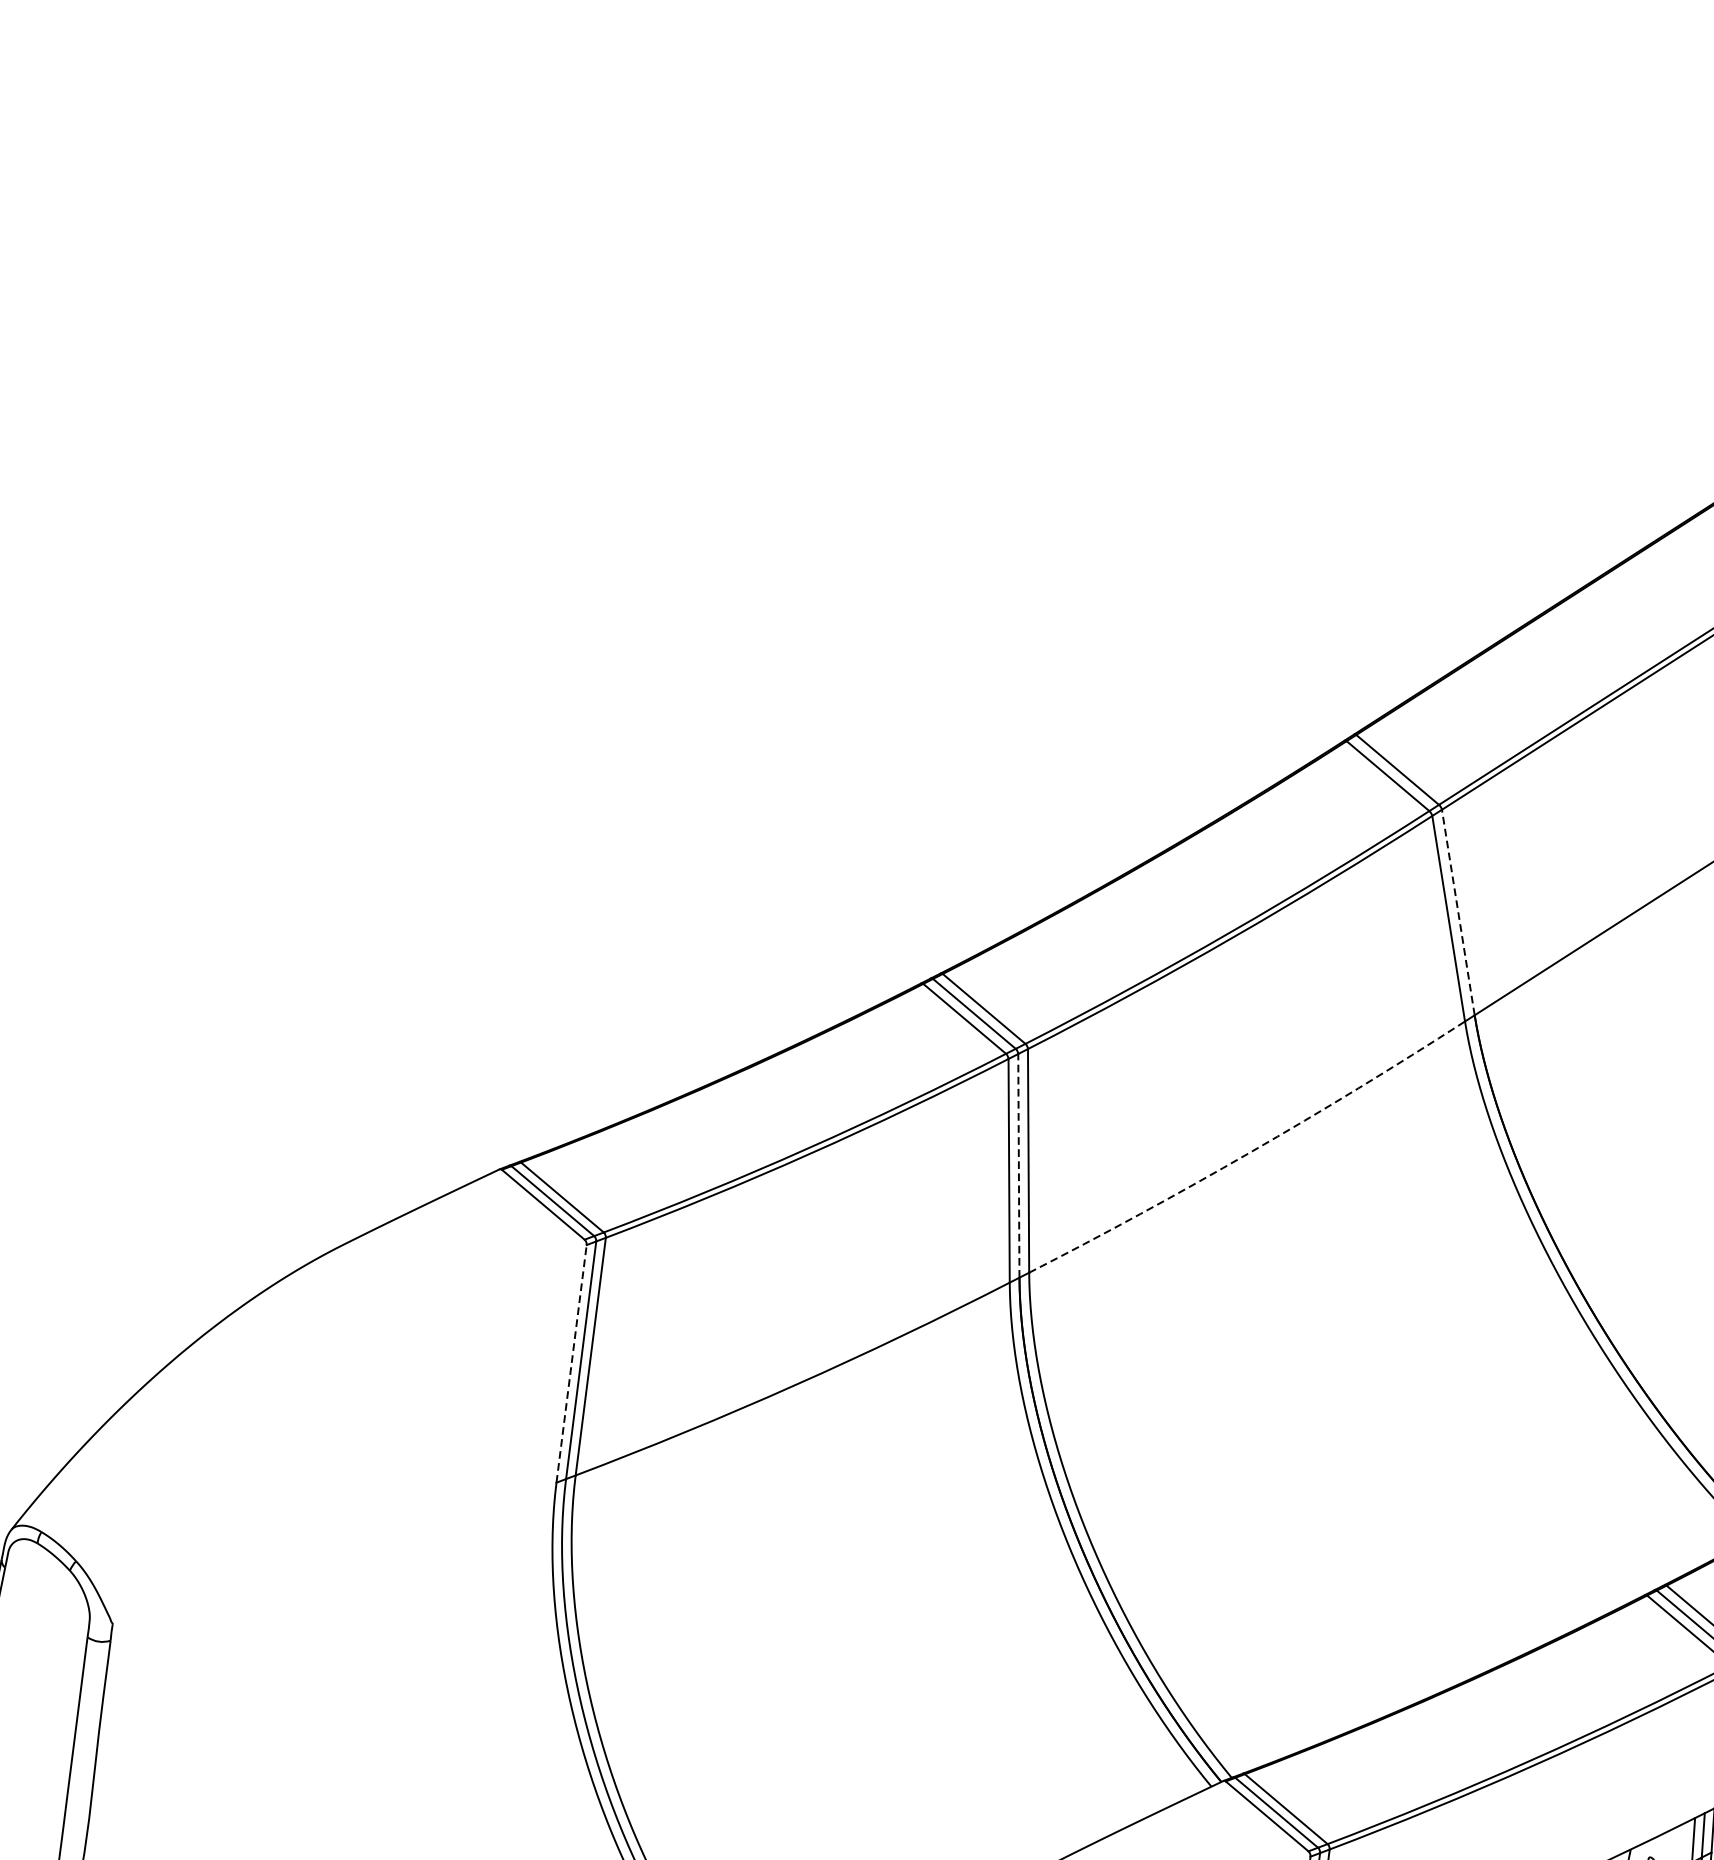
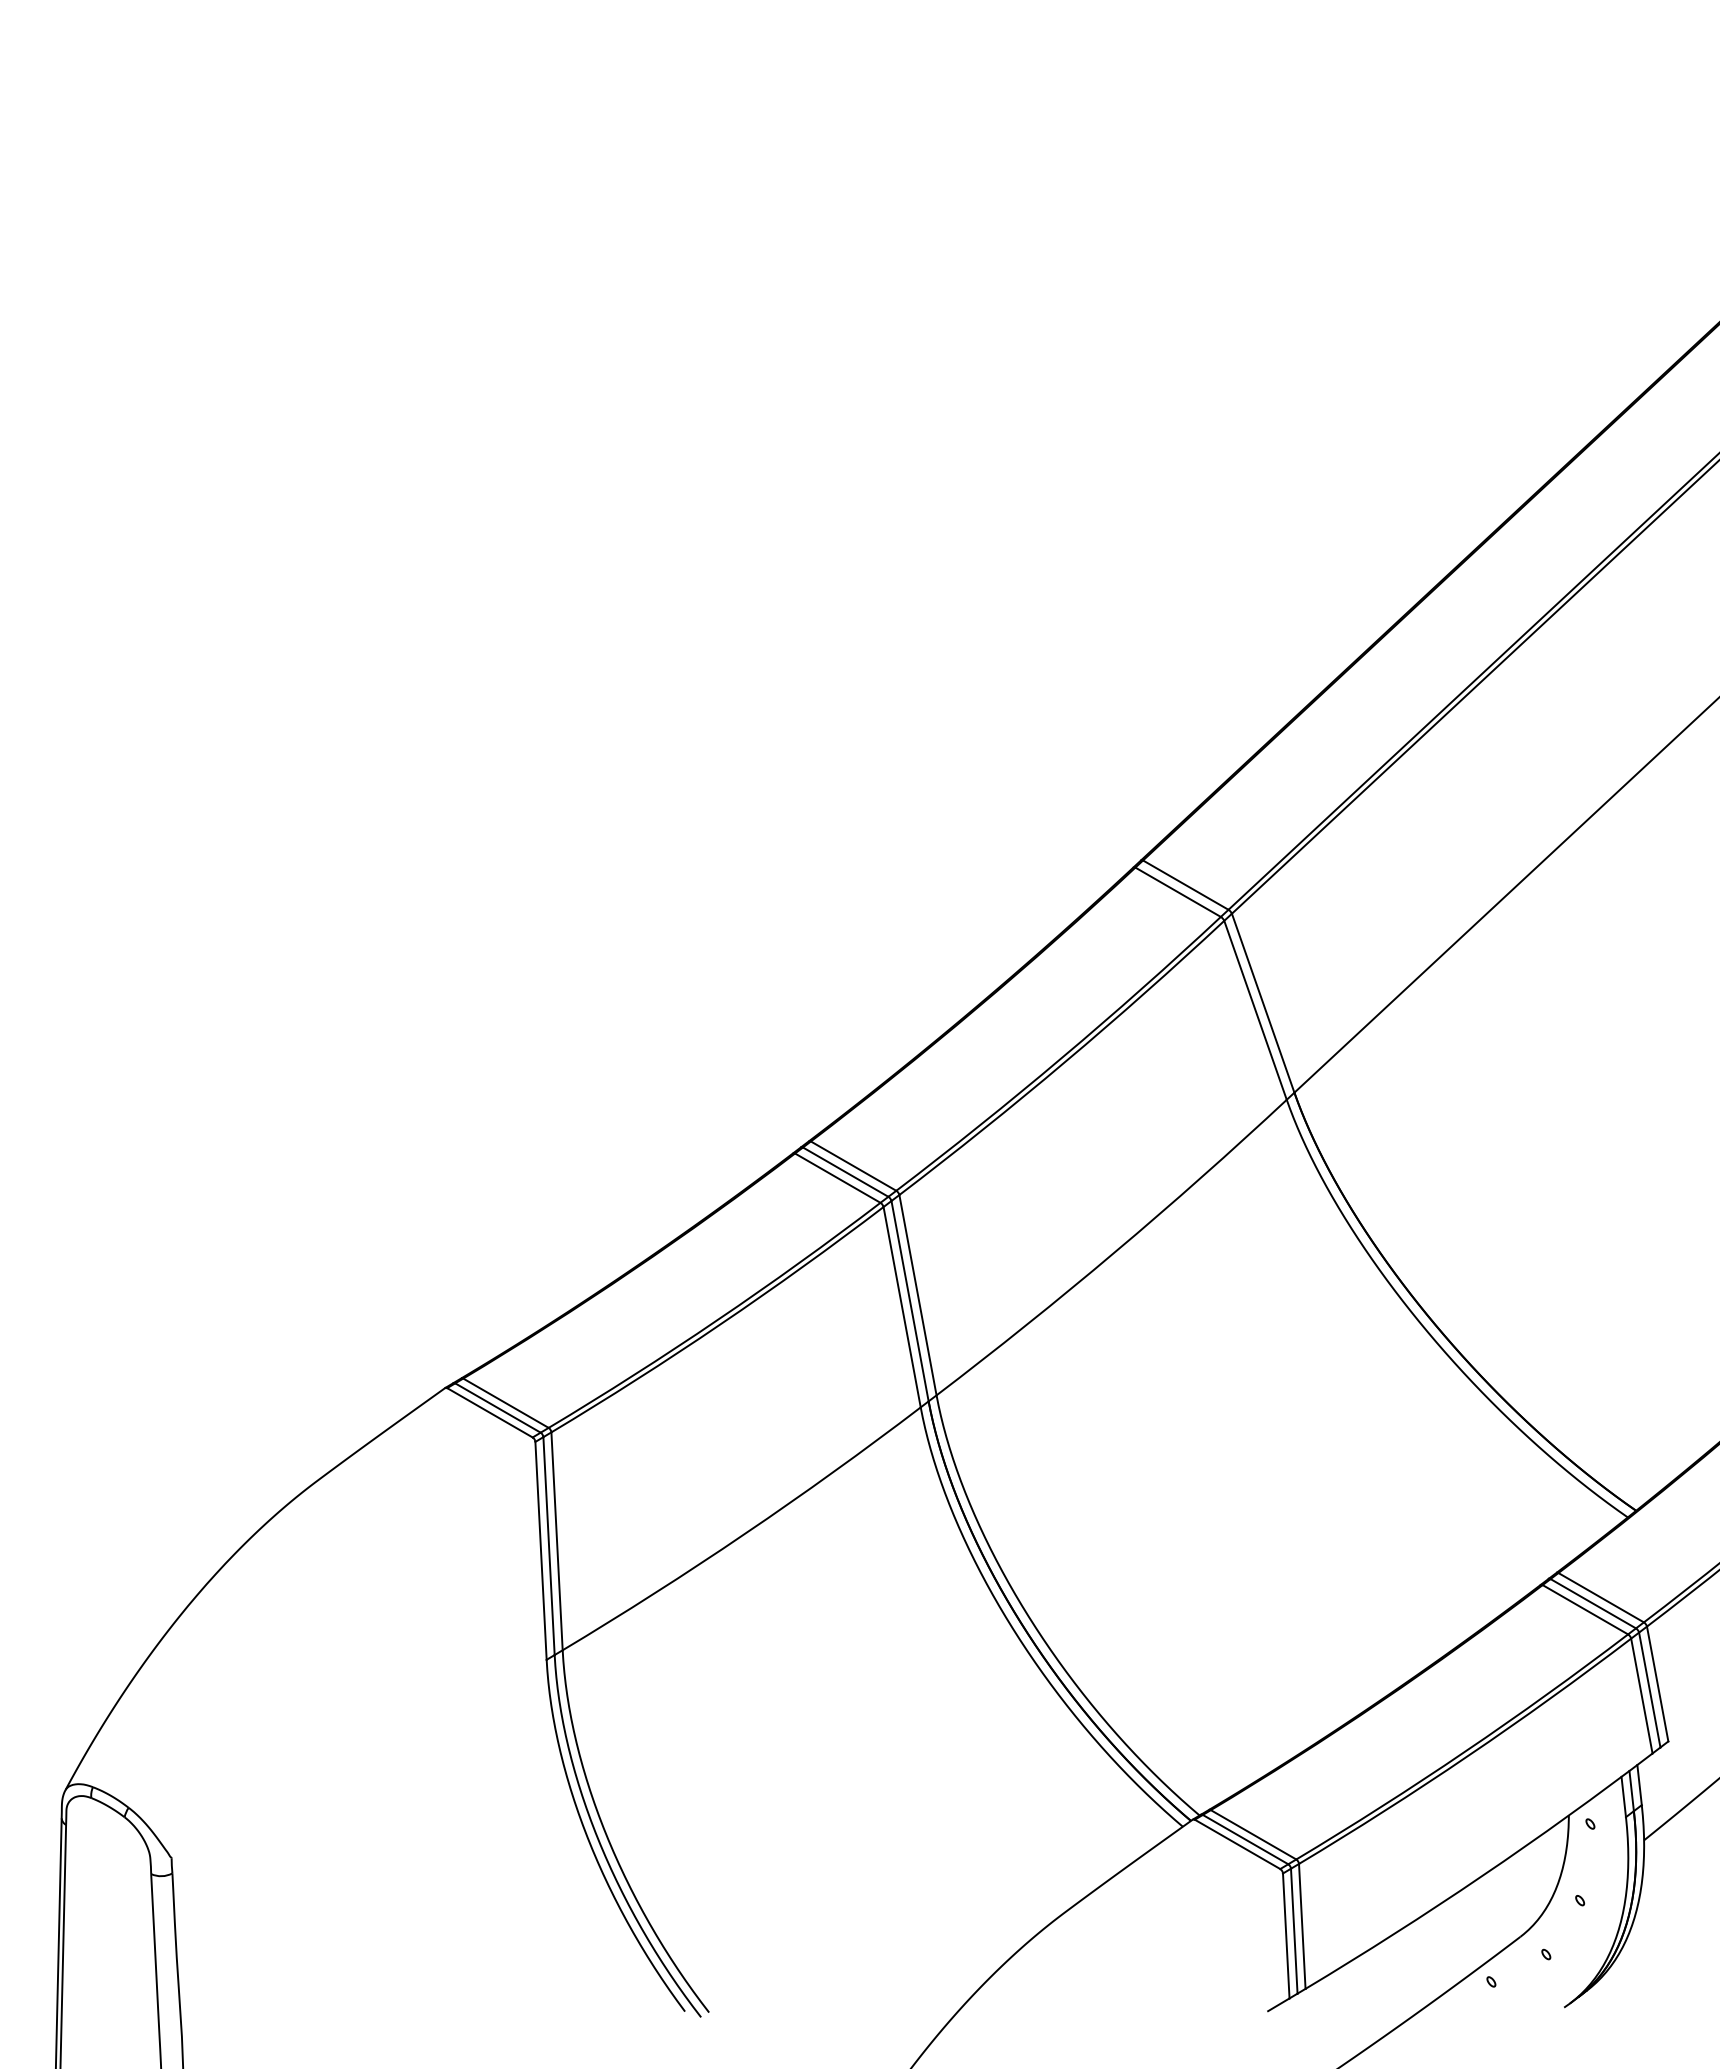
line: (1458, 912) -> (1263, 1003), dashed -> solid
arc: (1250, 1152) -> (1115, 1251), dashed -> solid
line: (1019, 1166) -> (910, 1301), dashed -> solid
line: (572, 1363) -> (541, 1550), dashed -> solid

